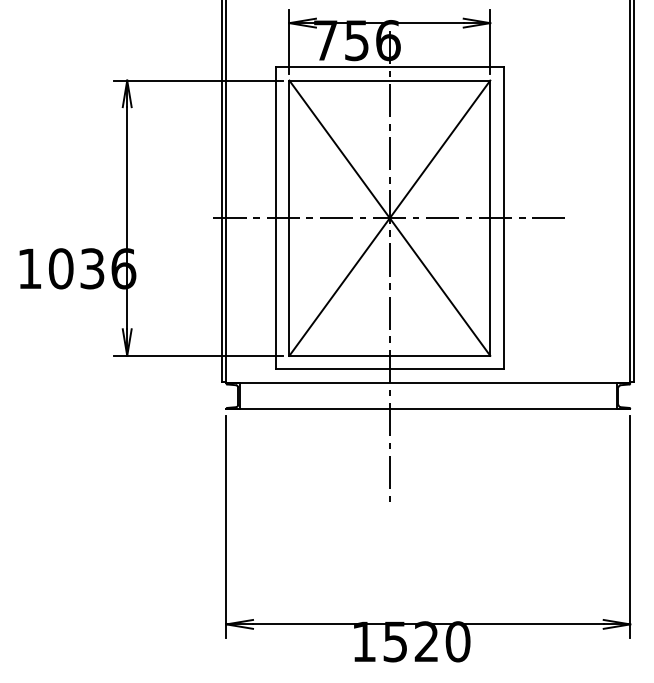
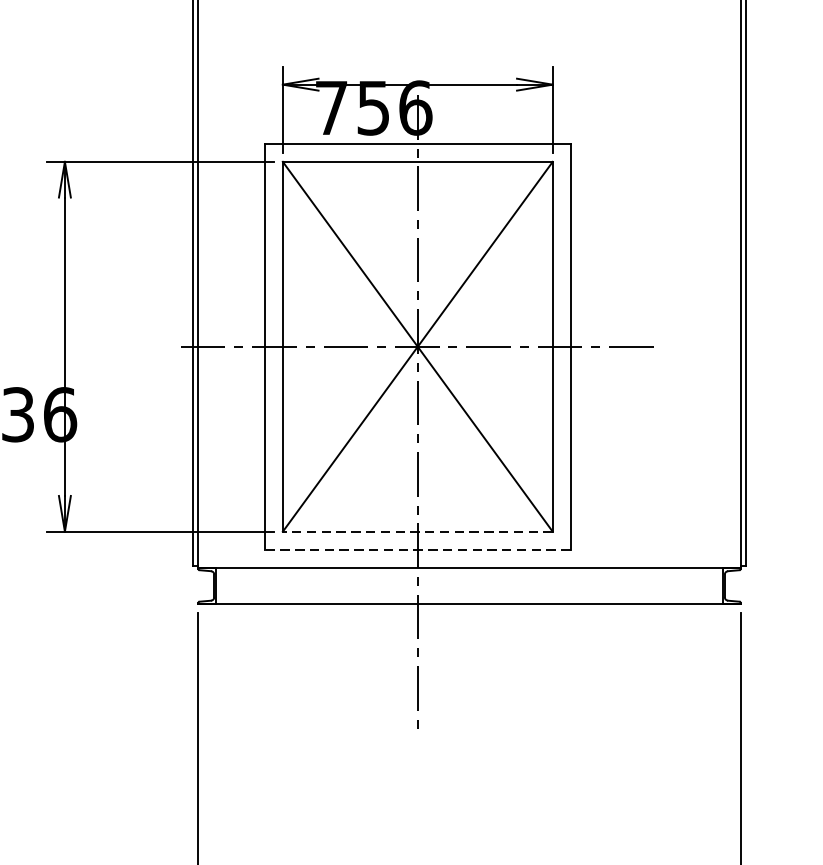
line: (389, 355) -> (417, 531), solid -> dashed
line: (389, 369) -> (417, 550), solid -> dashed

